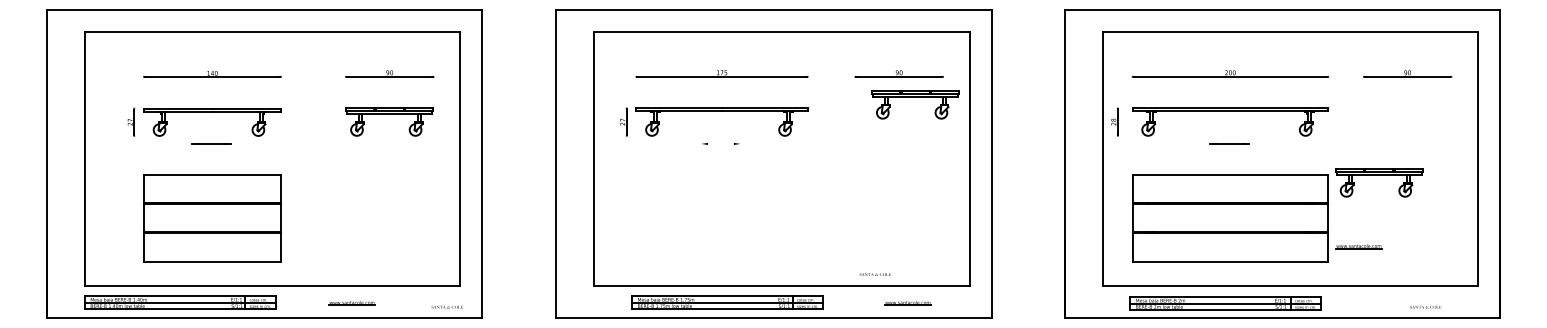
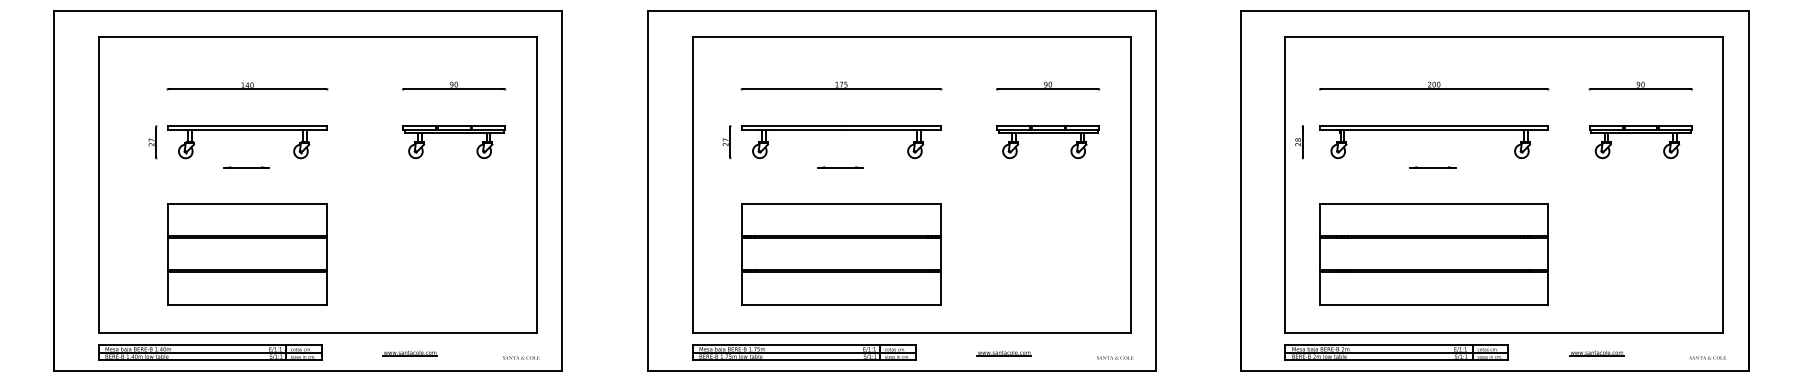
part: (915, 97) -> (1047, 133), moved
line: (721, 143) -> (840, 167), added
part: (1379, 175) -> (1640, 133), moved
part: (722, 218) -> (841, 254), added
part: (1358, 246) -> (1596, 353), moved
part: (875, 274) -> (1115, 357), moved
part: (728, 302) -> (804, 352), moved
part: (907, 303) -> (1003, 353), moved
part: (1225, 303) -> (1396, 352), moved
part: (1425, 306) -> (1707, 357), moved

